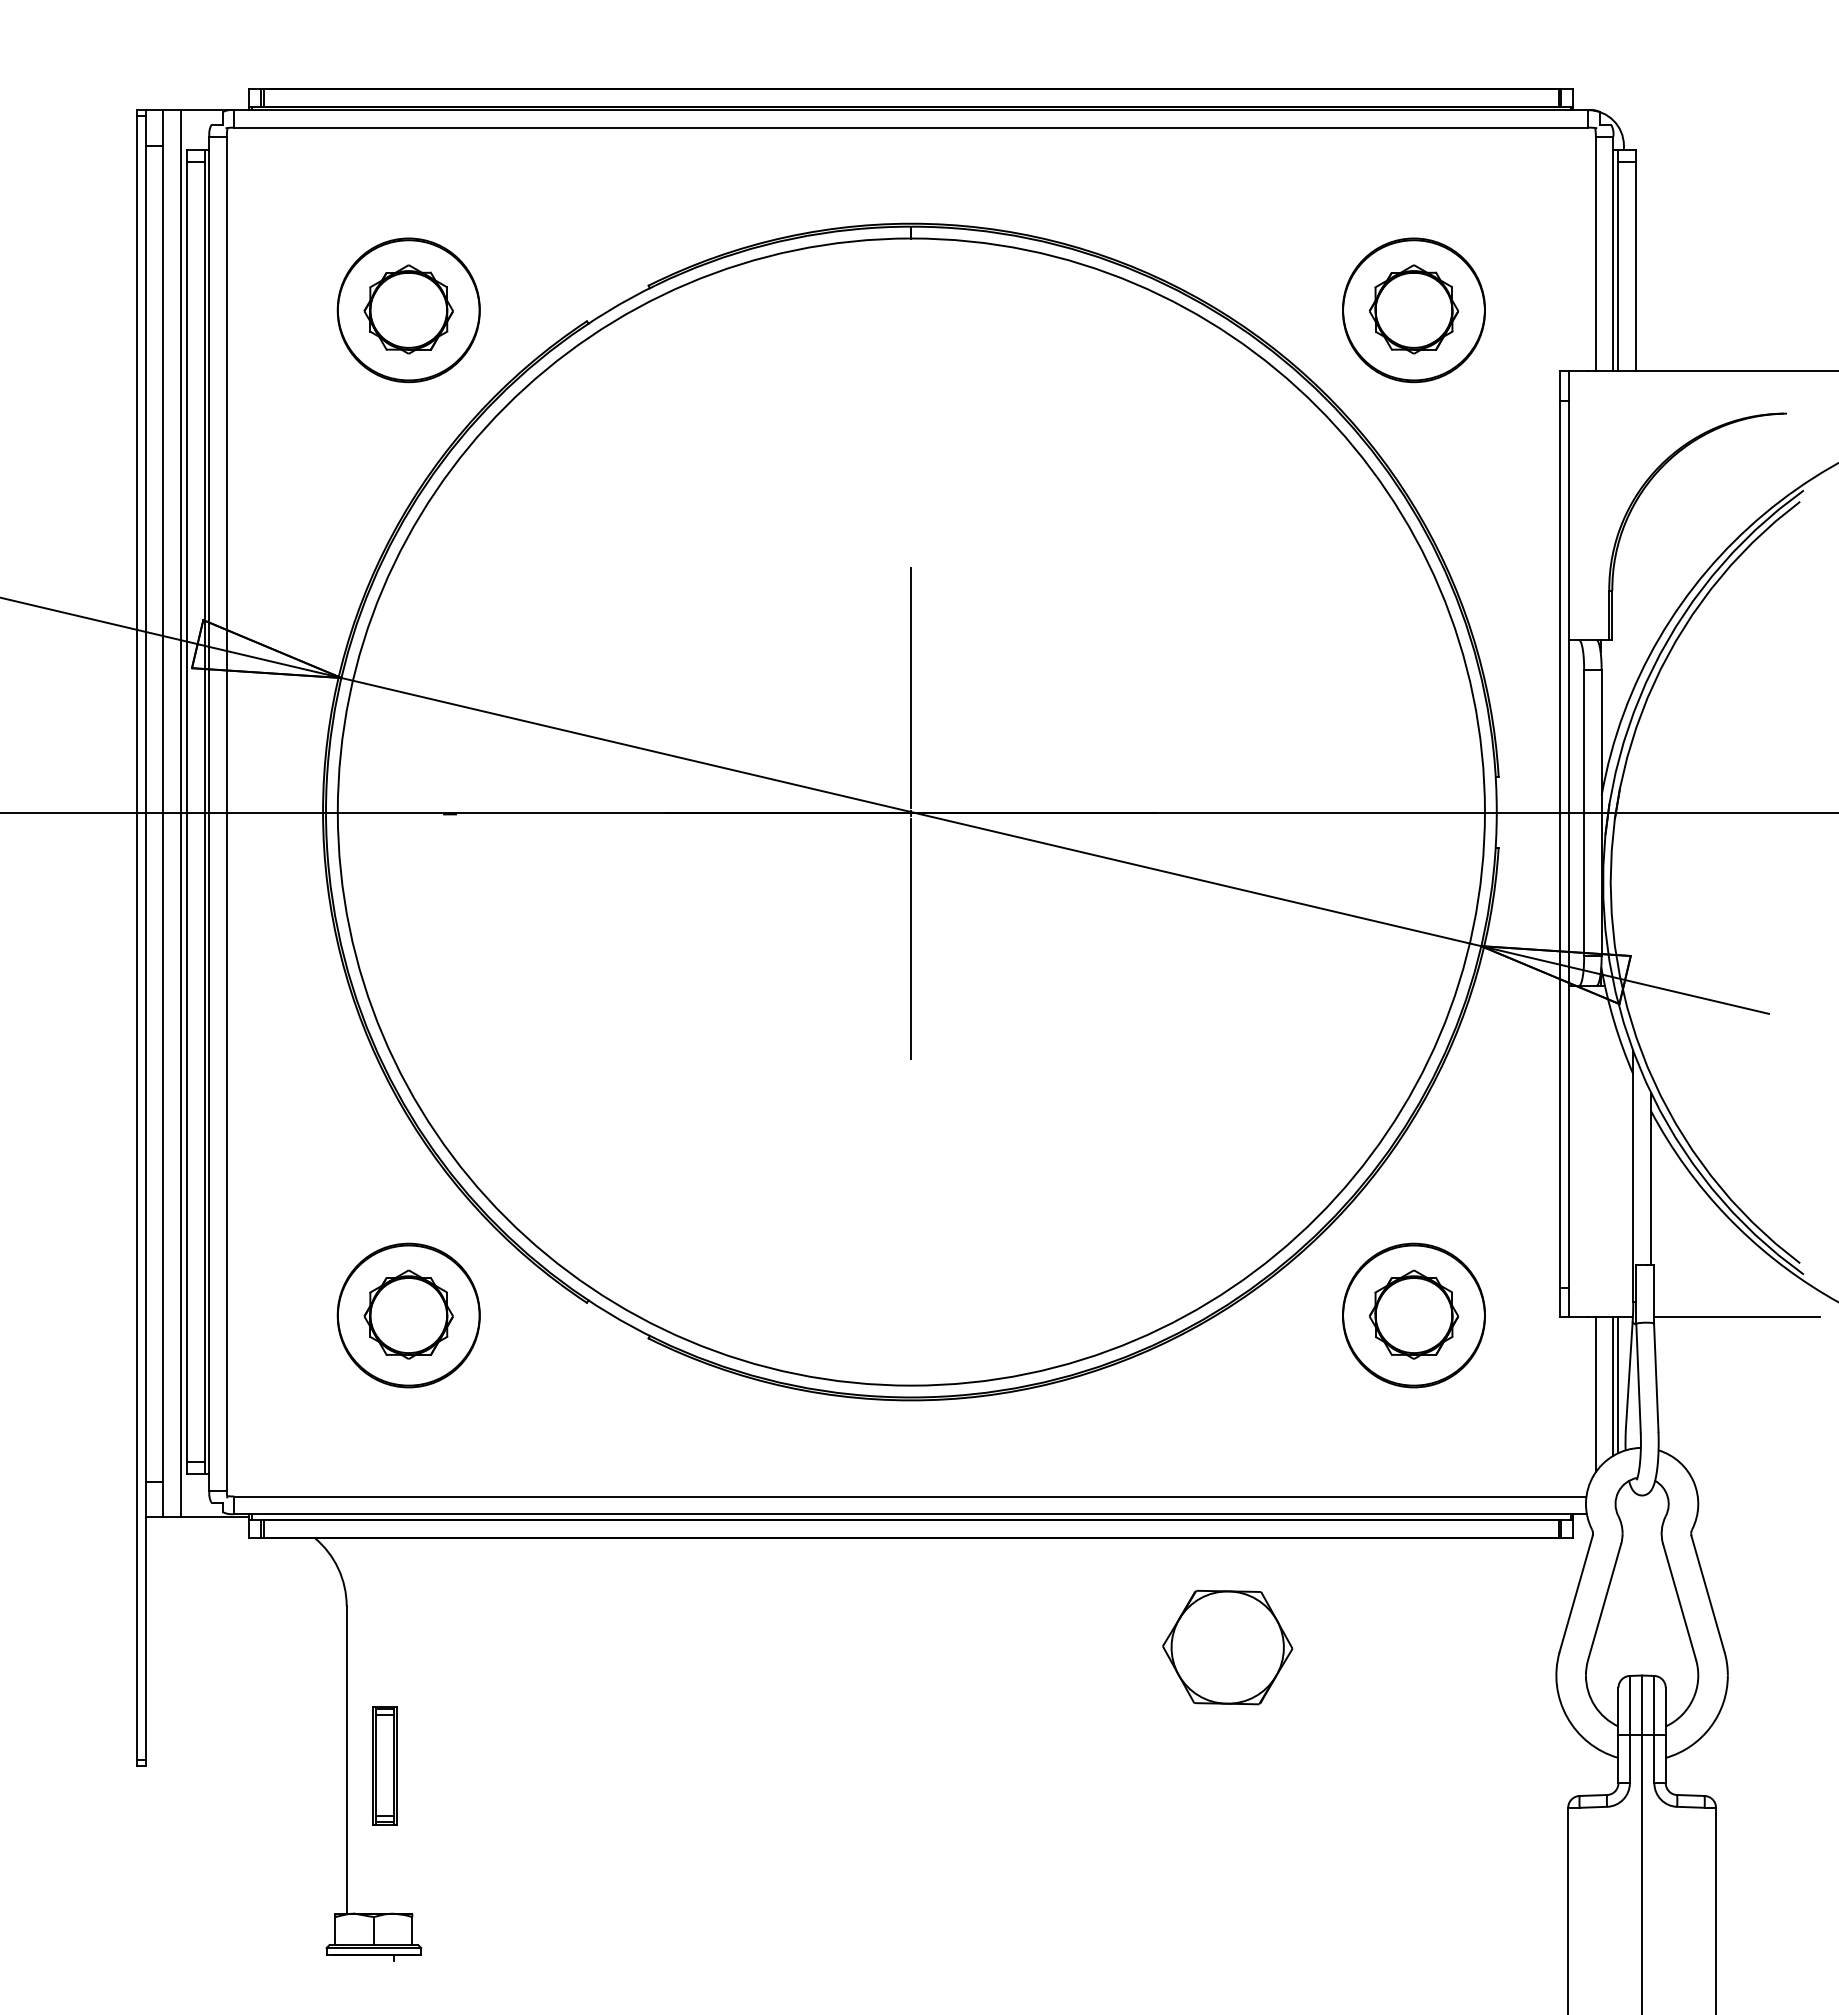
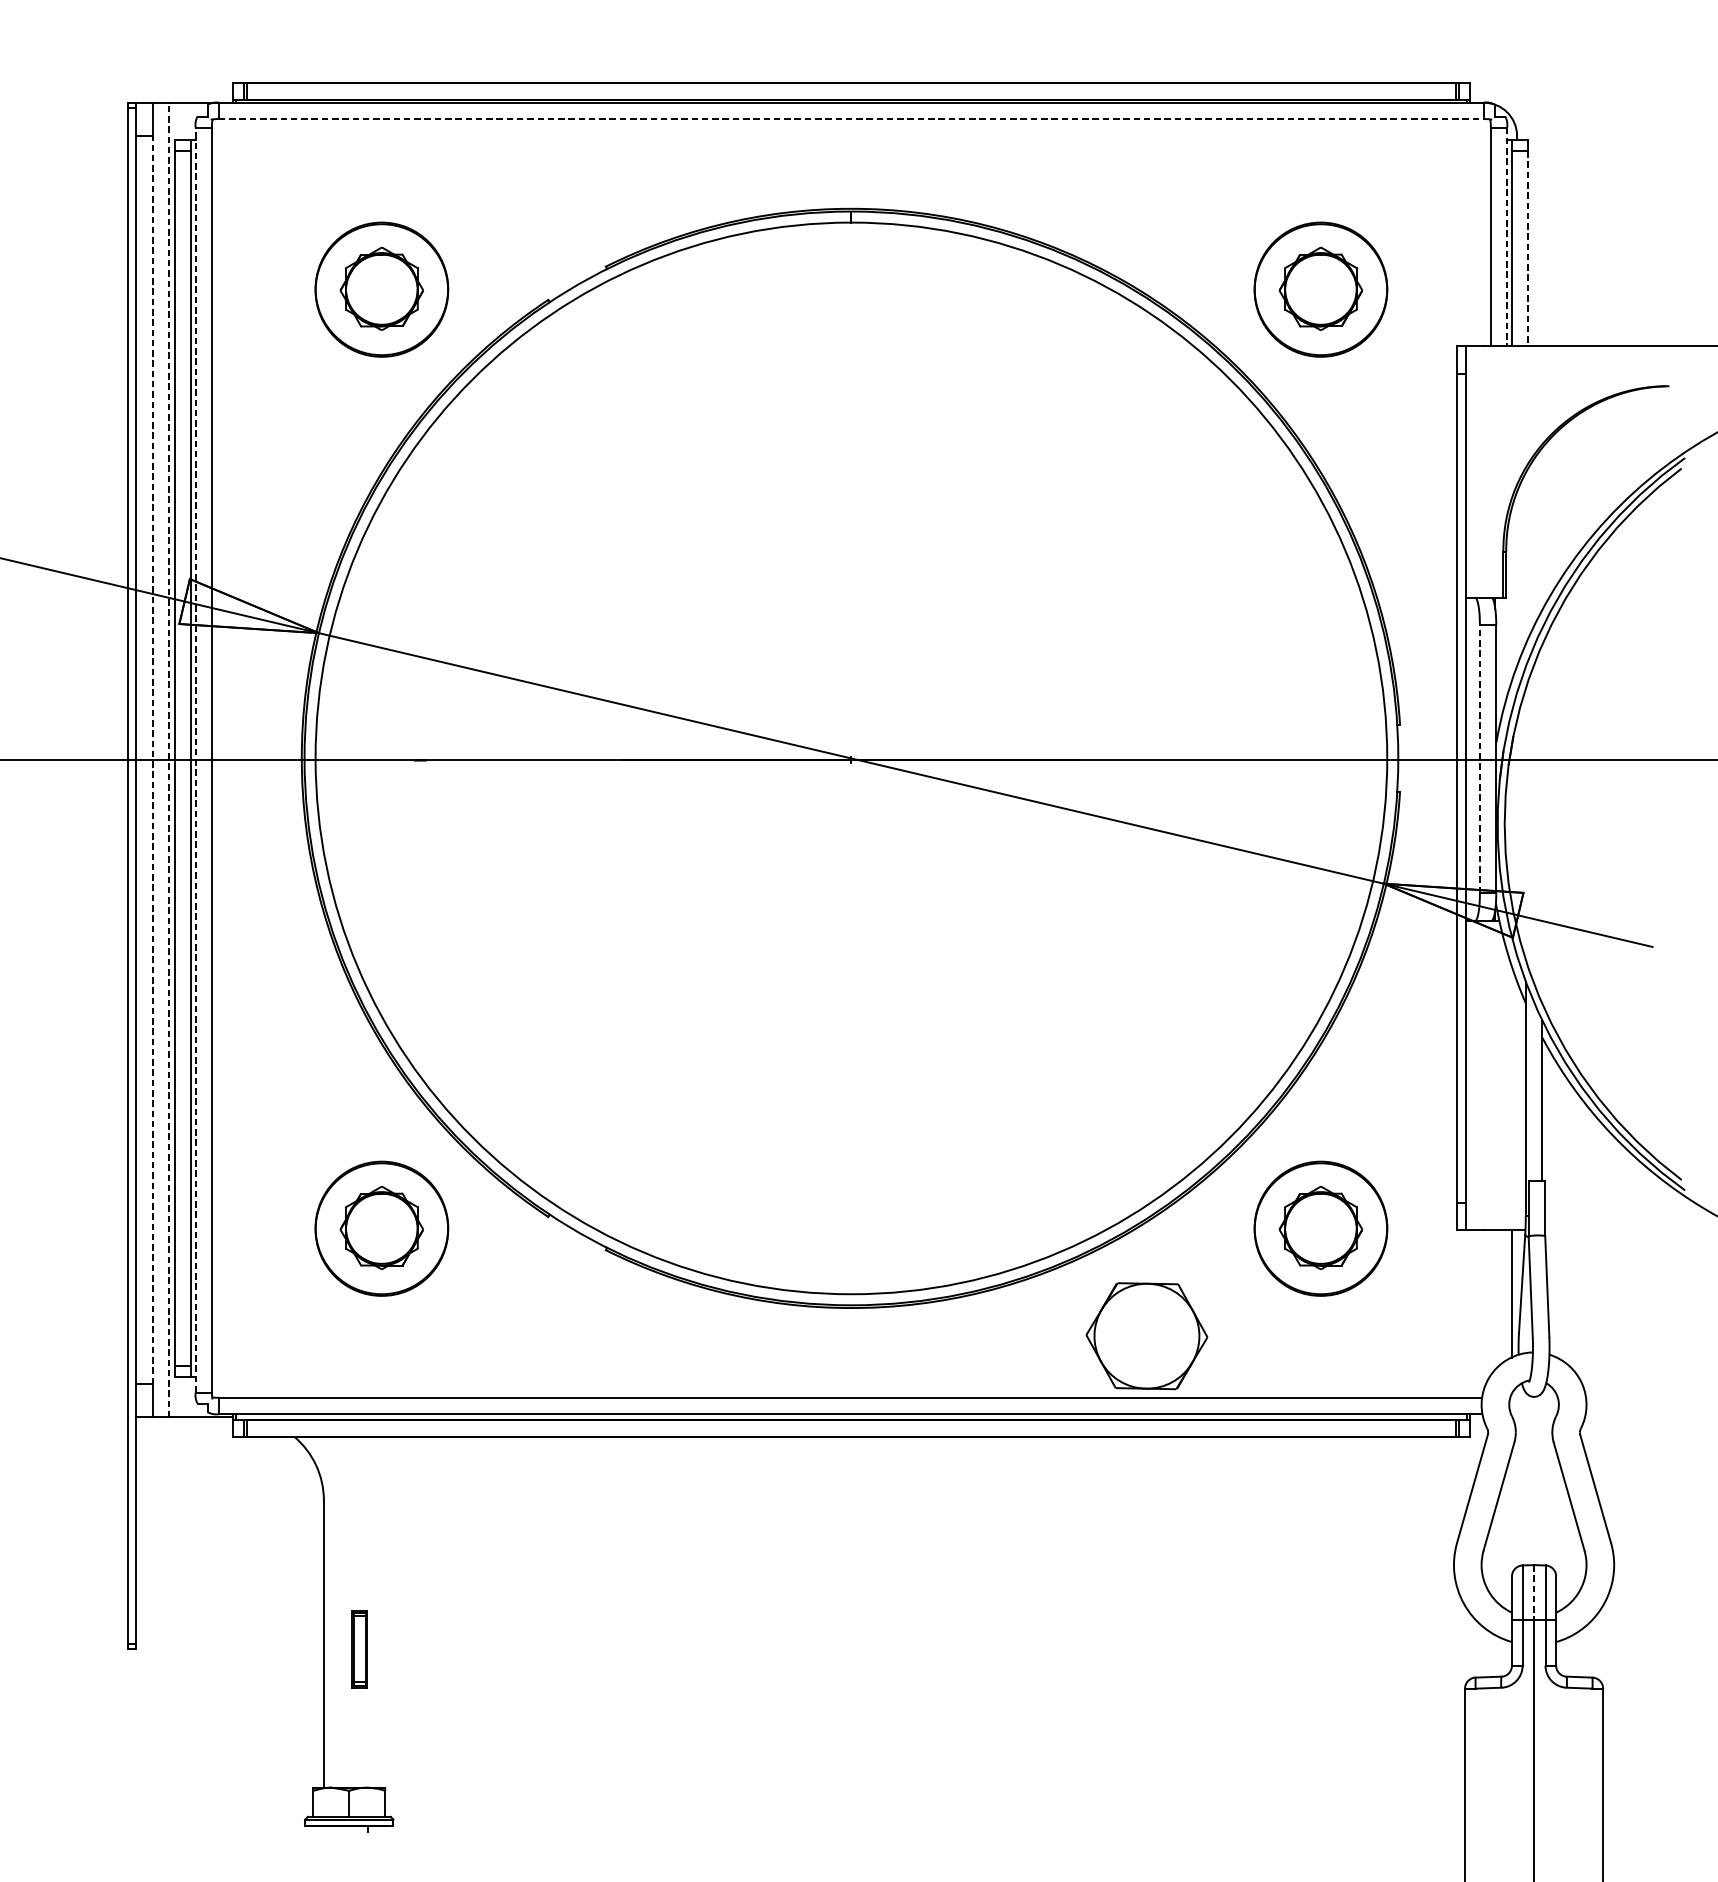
line: (911, 127) -> (851, 118), solid -> dashed
line: (1613, 254) -> (1507, 237), solid -> dashed
line: (1635, 267) -> (1527, 249), solid -> dashed
line: (911, 687) -> (851, 642), removed
line: (1584, 812) -> (1480, 758), solid -> dashed
line: (163, 813) -> (152, 759), solid -> dashed
line: (181, 813) -> (169, 759), solid -> dashed
line: (209, 813) -> (195, 759), solid -> dashed
line: (911, 938) -> (851, 876), removed
line: (1736, 1317) -> (1622, 1230), removed
line: (1613, 1386) -> (1507, 1295), removed
line: (1595, 1394) -> (1490, 1302), removed
part: (1227, 1647) -> (1146, 1336), moved
line: (1642, 1705) -> (1534, 1593), solid -> dashed
part: (384, 1765) -> (359, 1649), size x0.7

